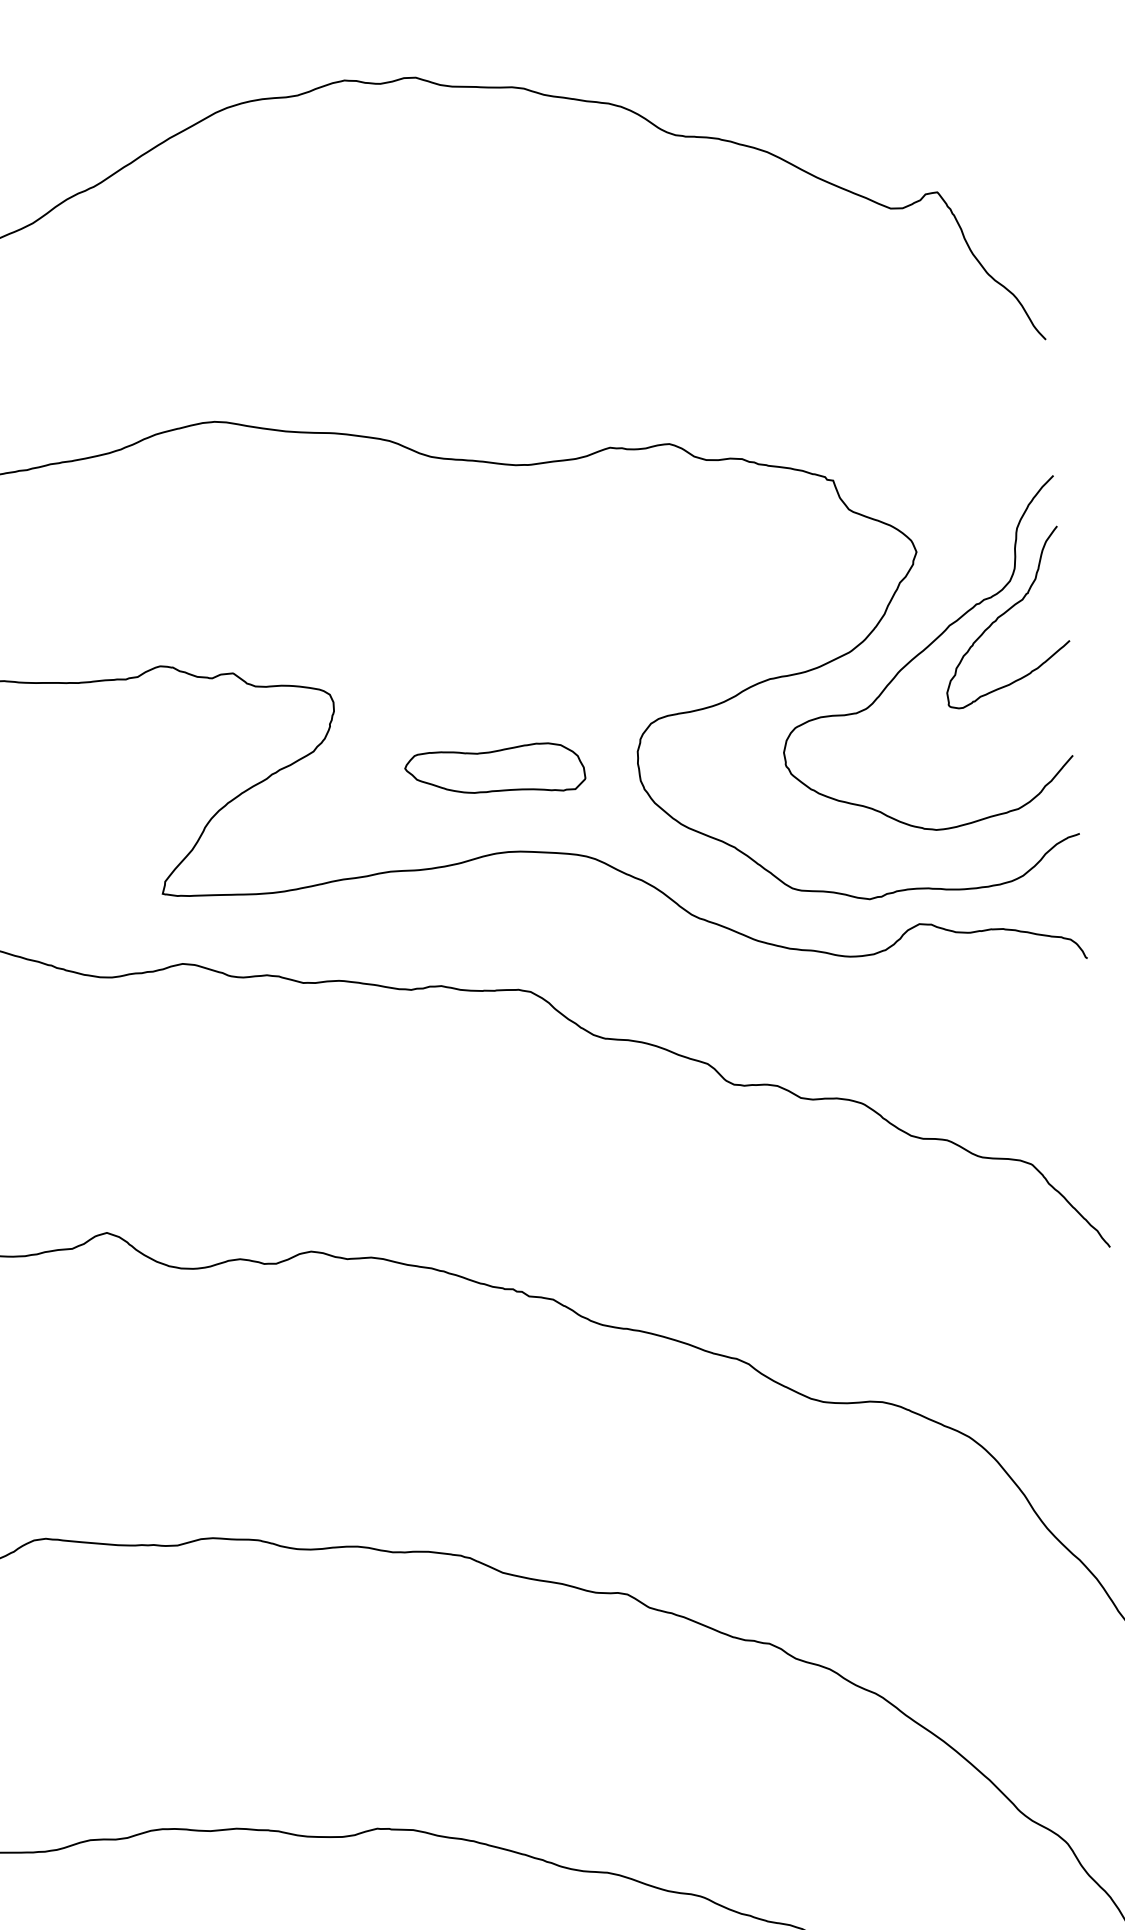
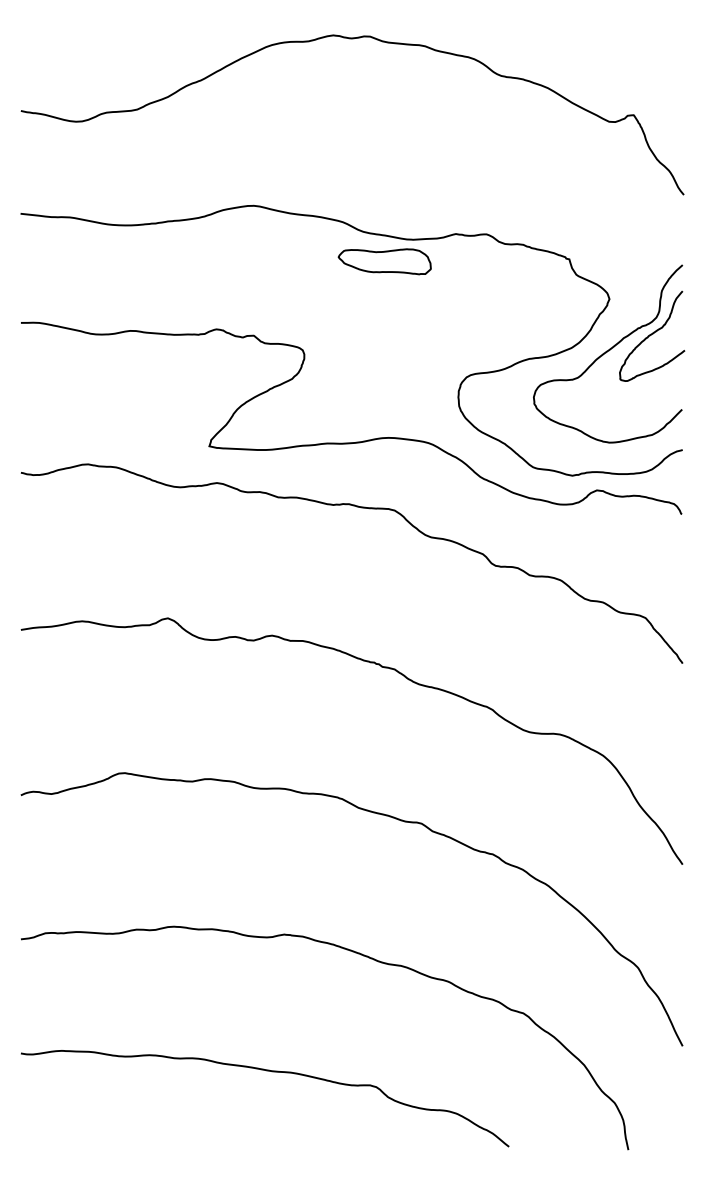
part: (494, 770) -> (384, 261), moved

